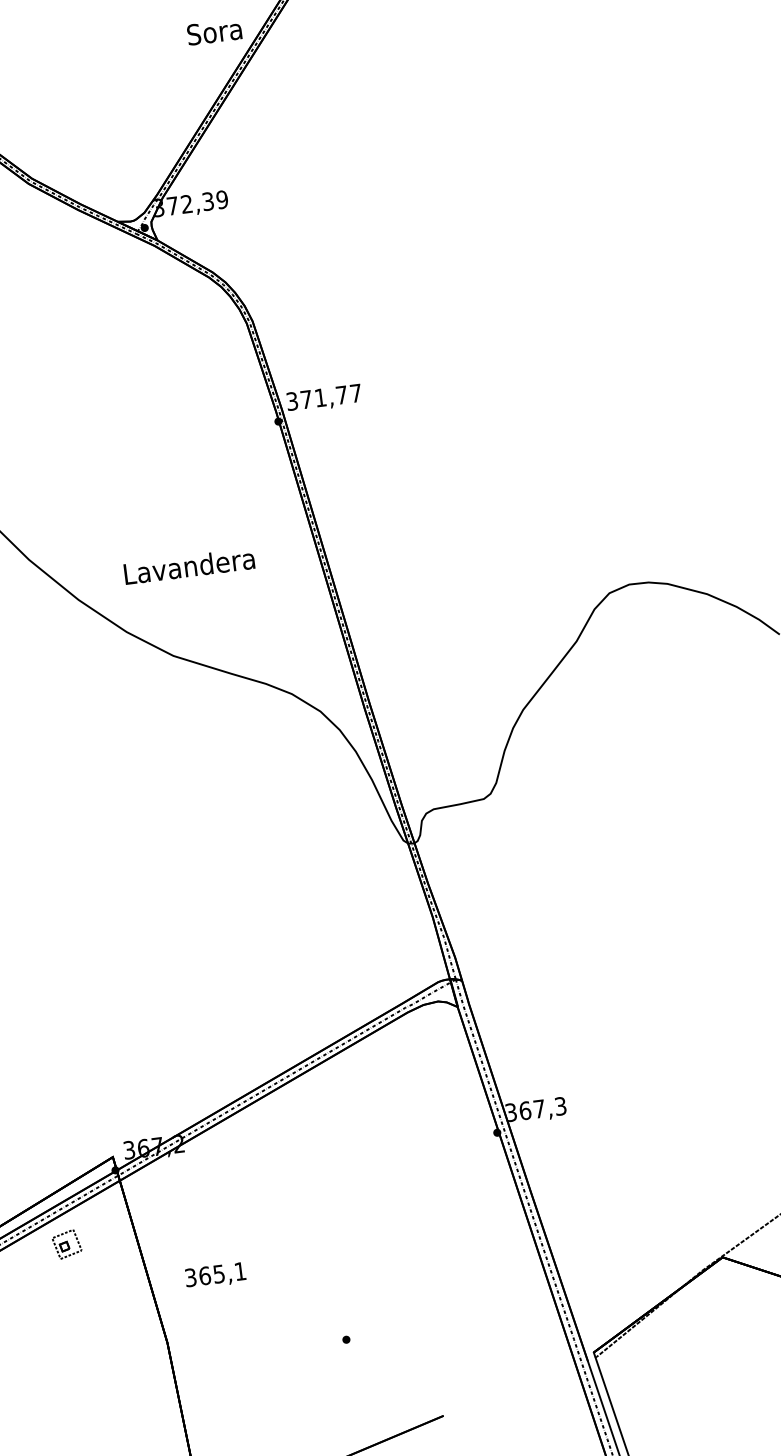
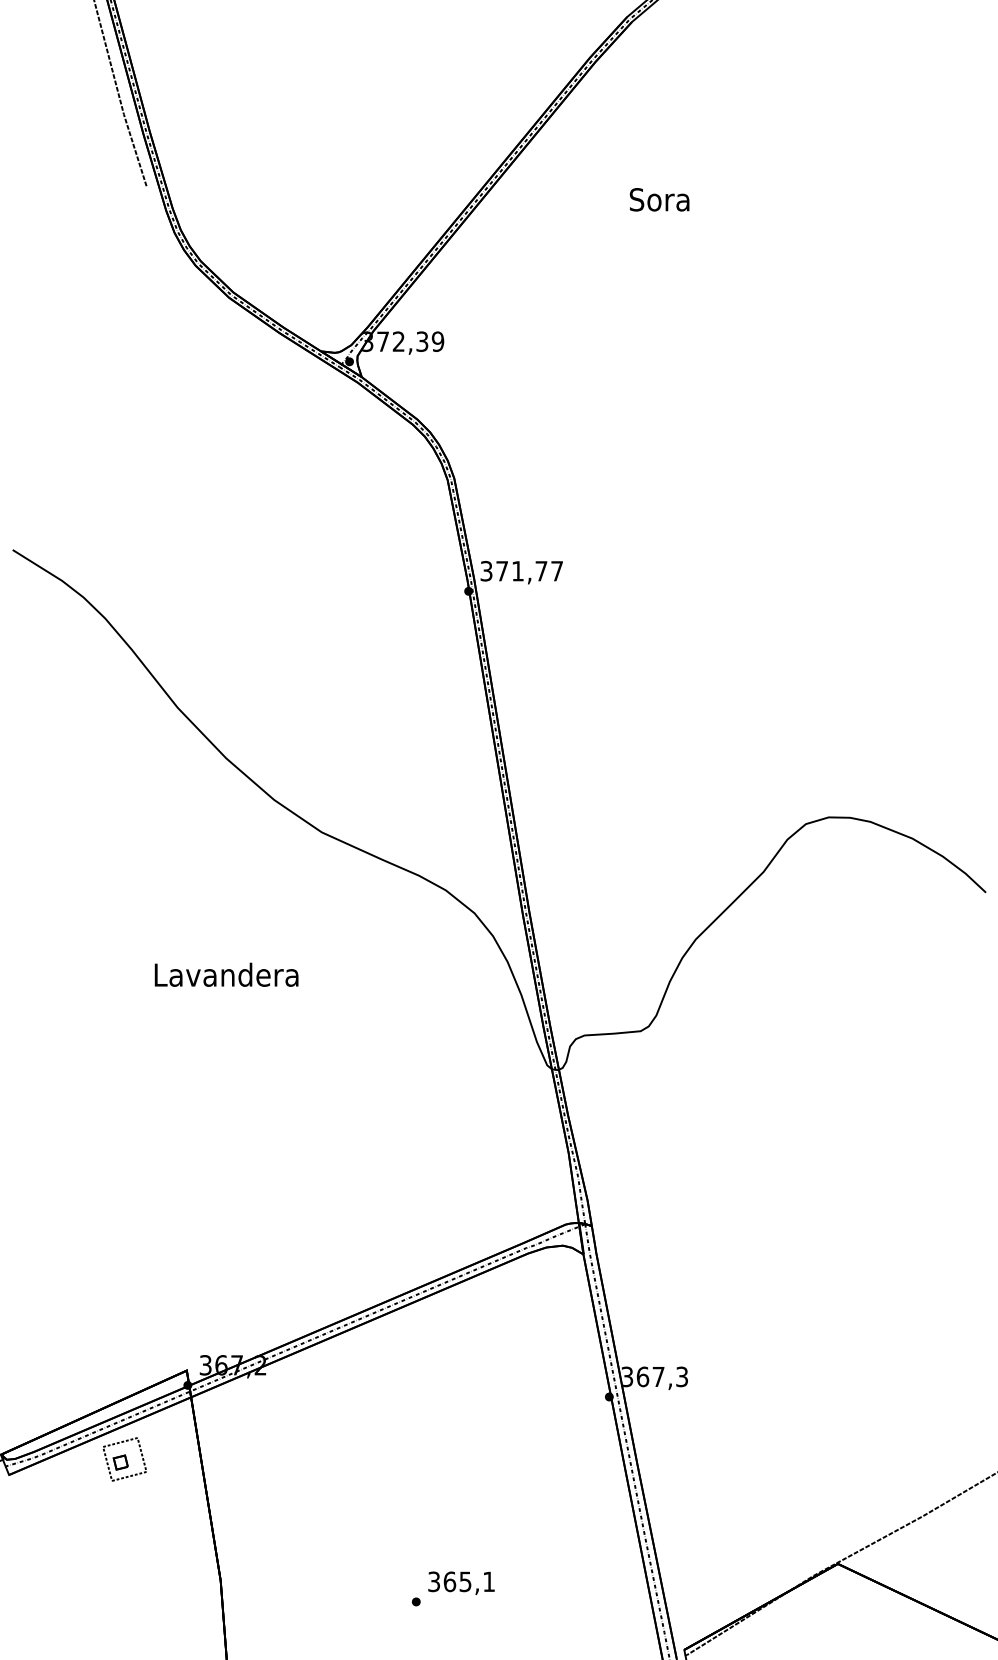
text: (214, 31) -> (659, 199), moved
text: (189, 565) -> (226, 974), moved
part: (66, 1244) -> (124, 1459), size x1.43
text: (215, 1275) -> (461, 1582), moved

